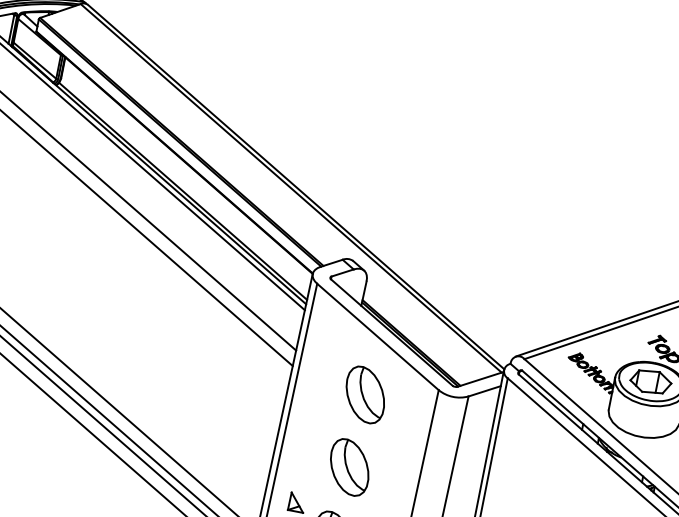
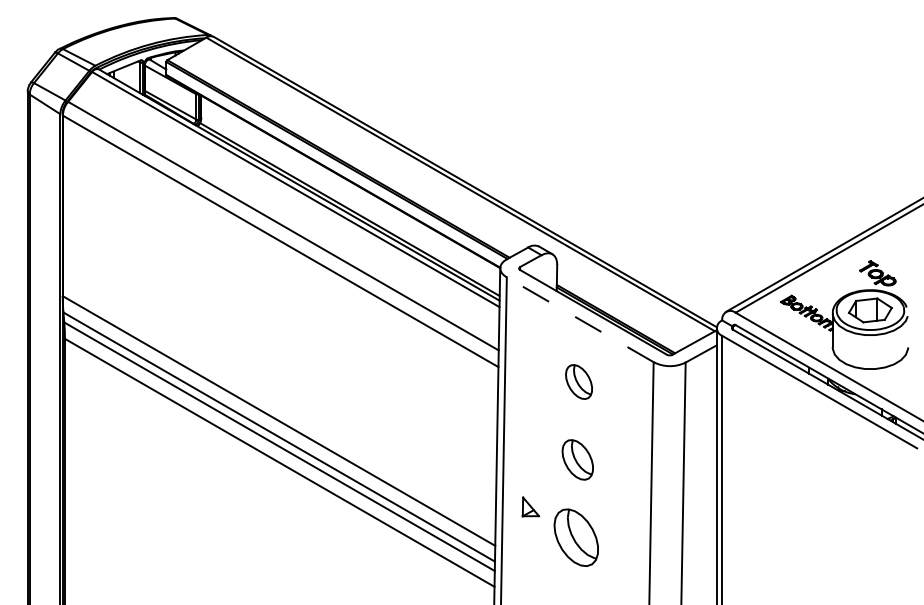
line: (378, 336) -> (580, 319), solid -> dashed
part: (364, 394) -> (578, 381), size x0.6
part: (349, 467) -> (577, 459), size x0.7

